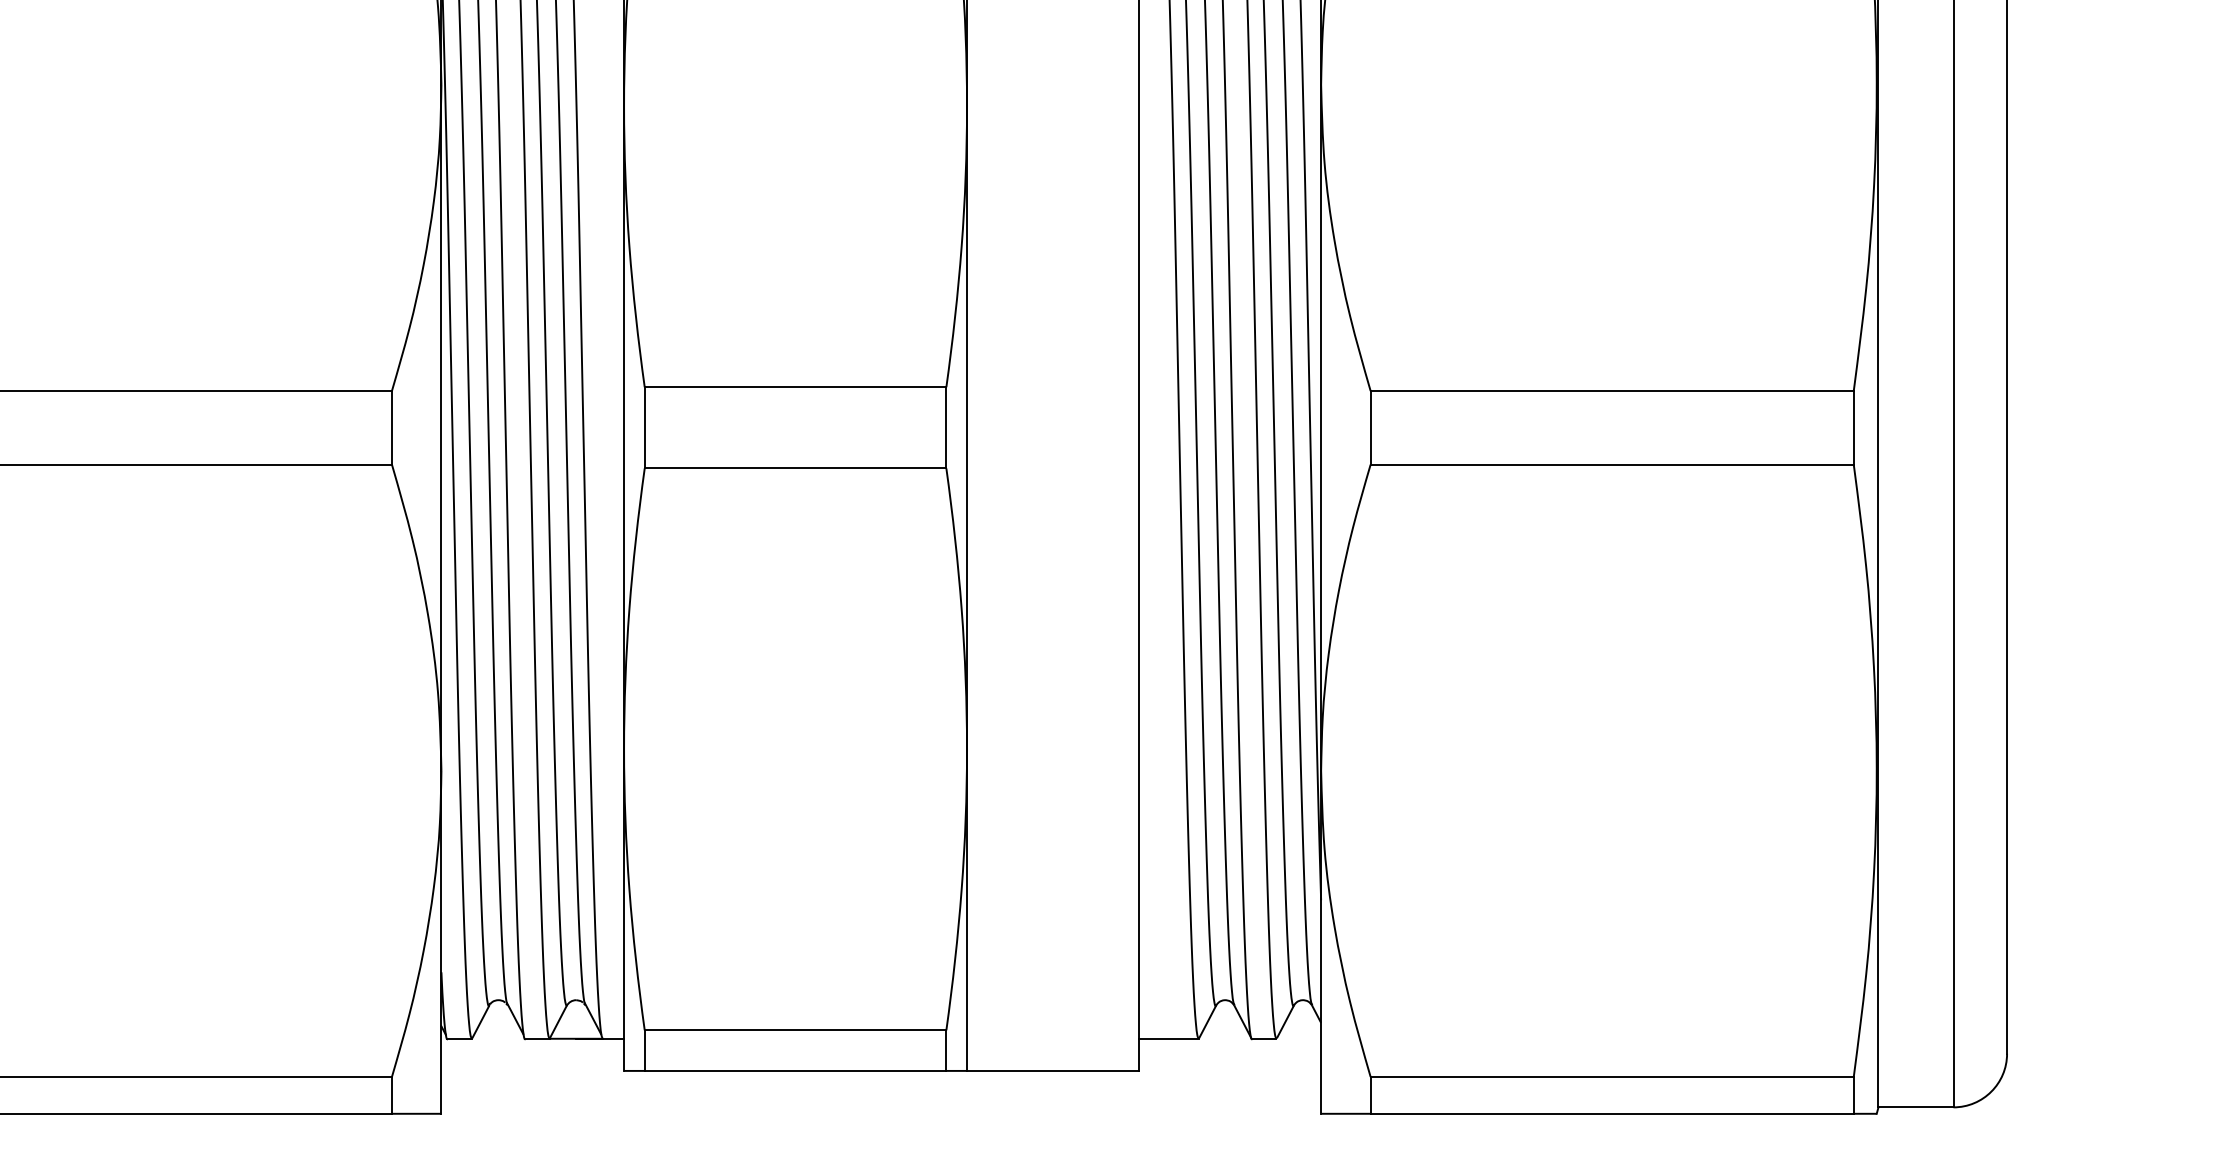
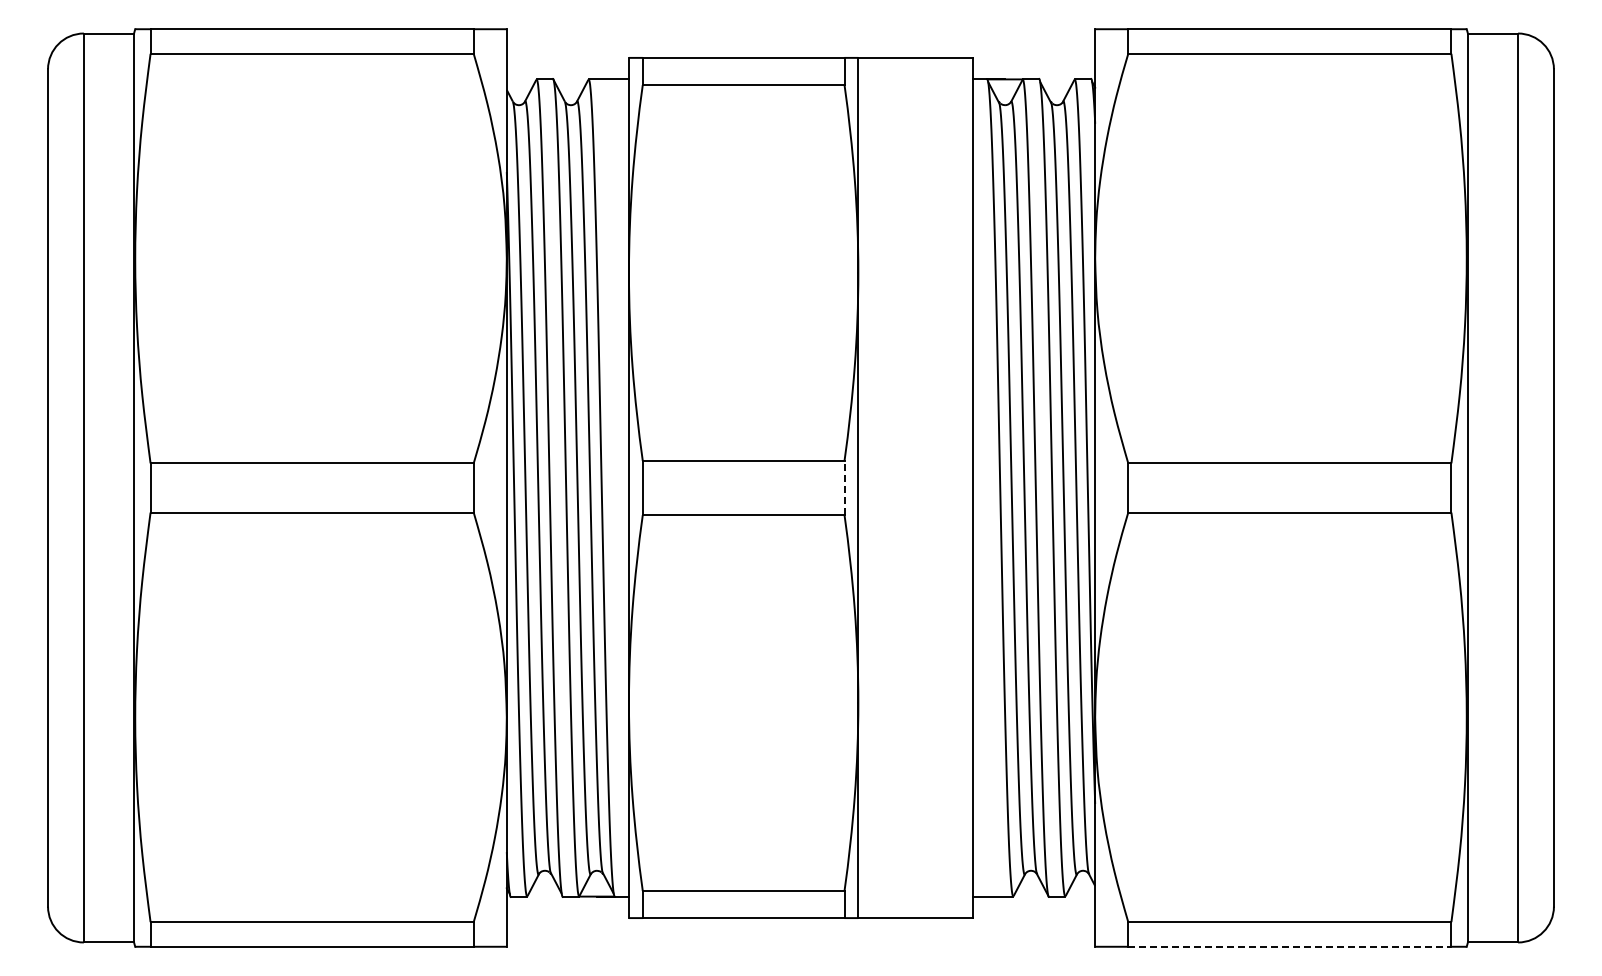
line: (946, 427) -> (844, 487), solid -> dashed
line: (1611, 1113) -> (1289, 946), solid -> dashed

